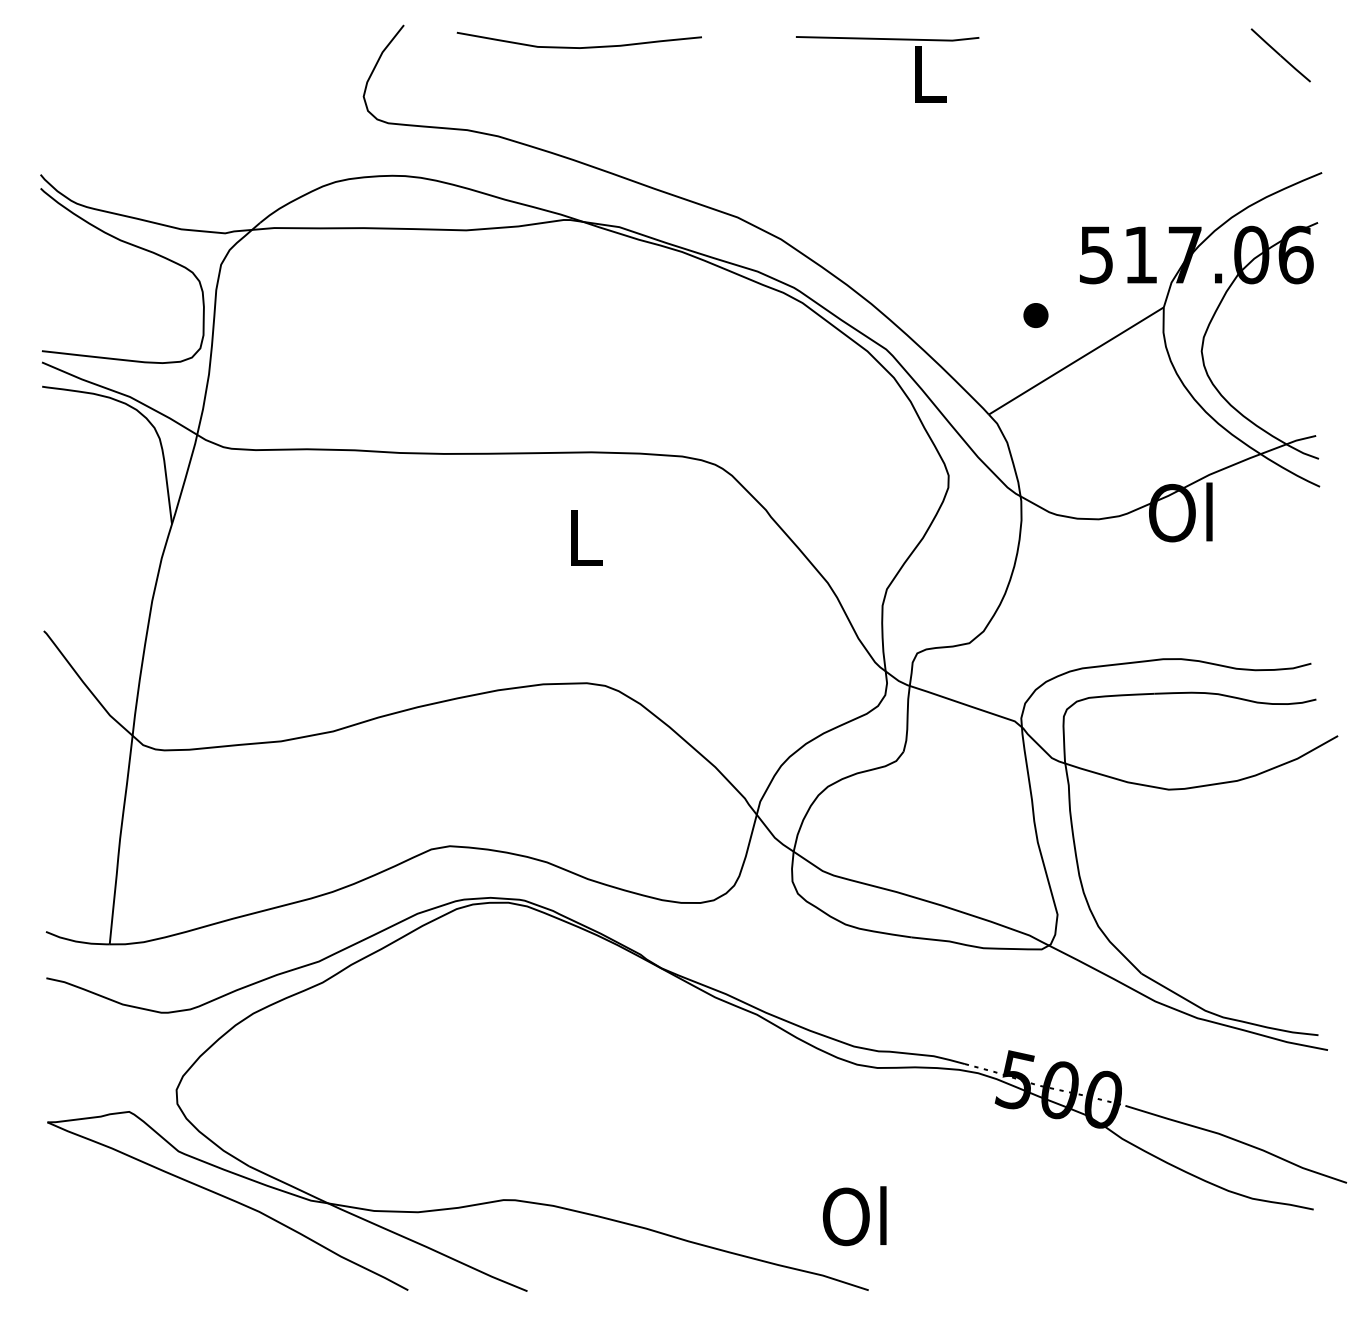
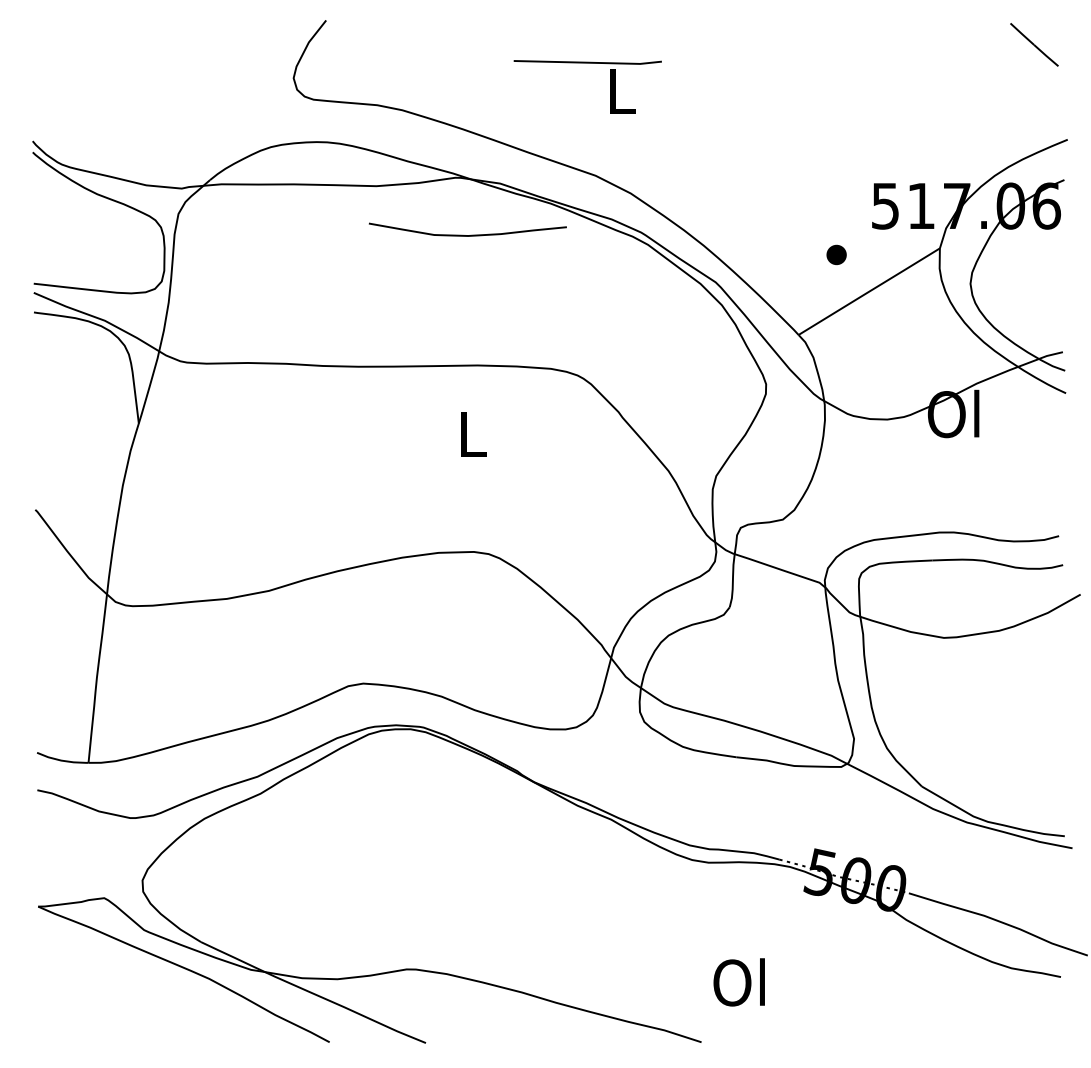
part: (887, 40) -> (587, 63), moved
curve: (578, 47) -> (467, 235), moved
text: (853, 1216) -> (738, 982), moved

